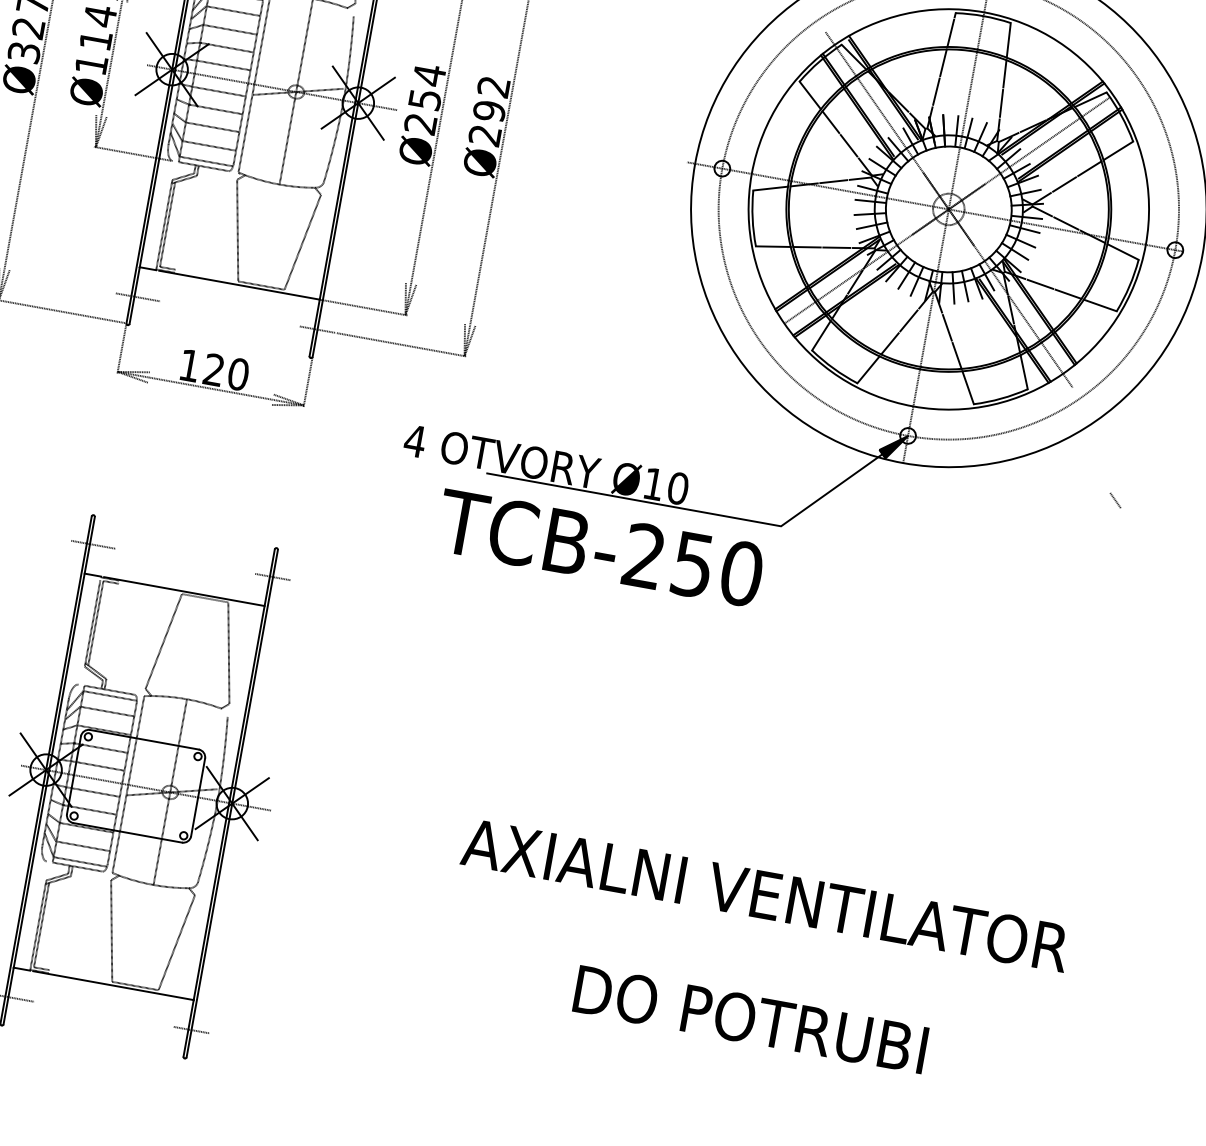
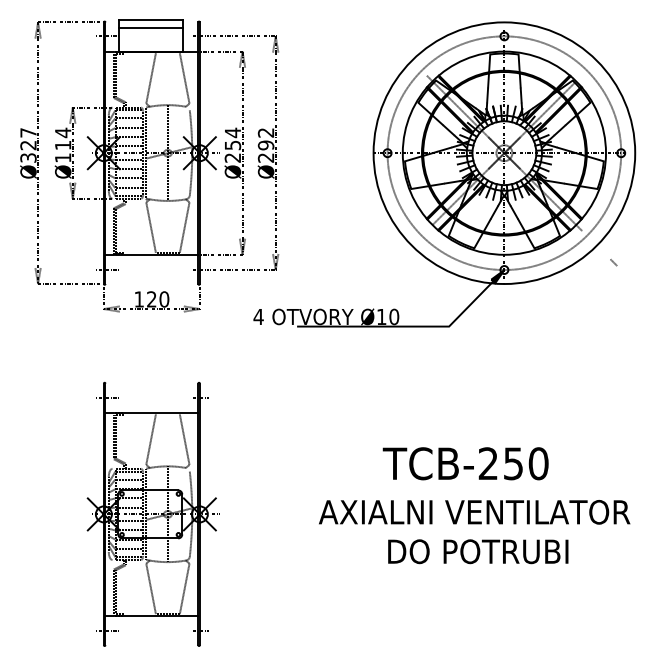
line: (1114, 500) -> (613, 262), moved
text: (599, 547) -> (465, 463), moved
text: (751, 1019) -> (478, 551), moved

